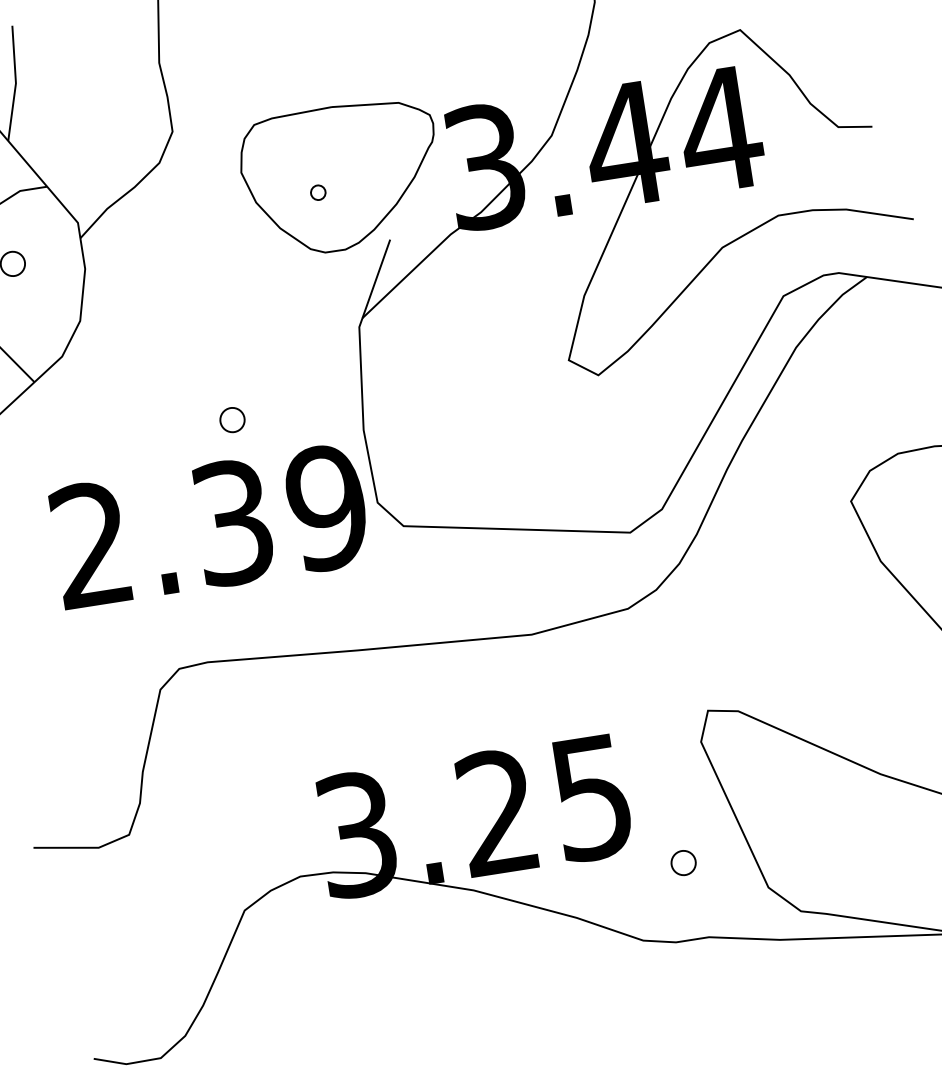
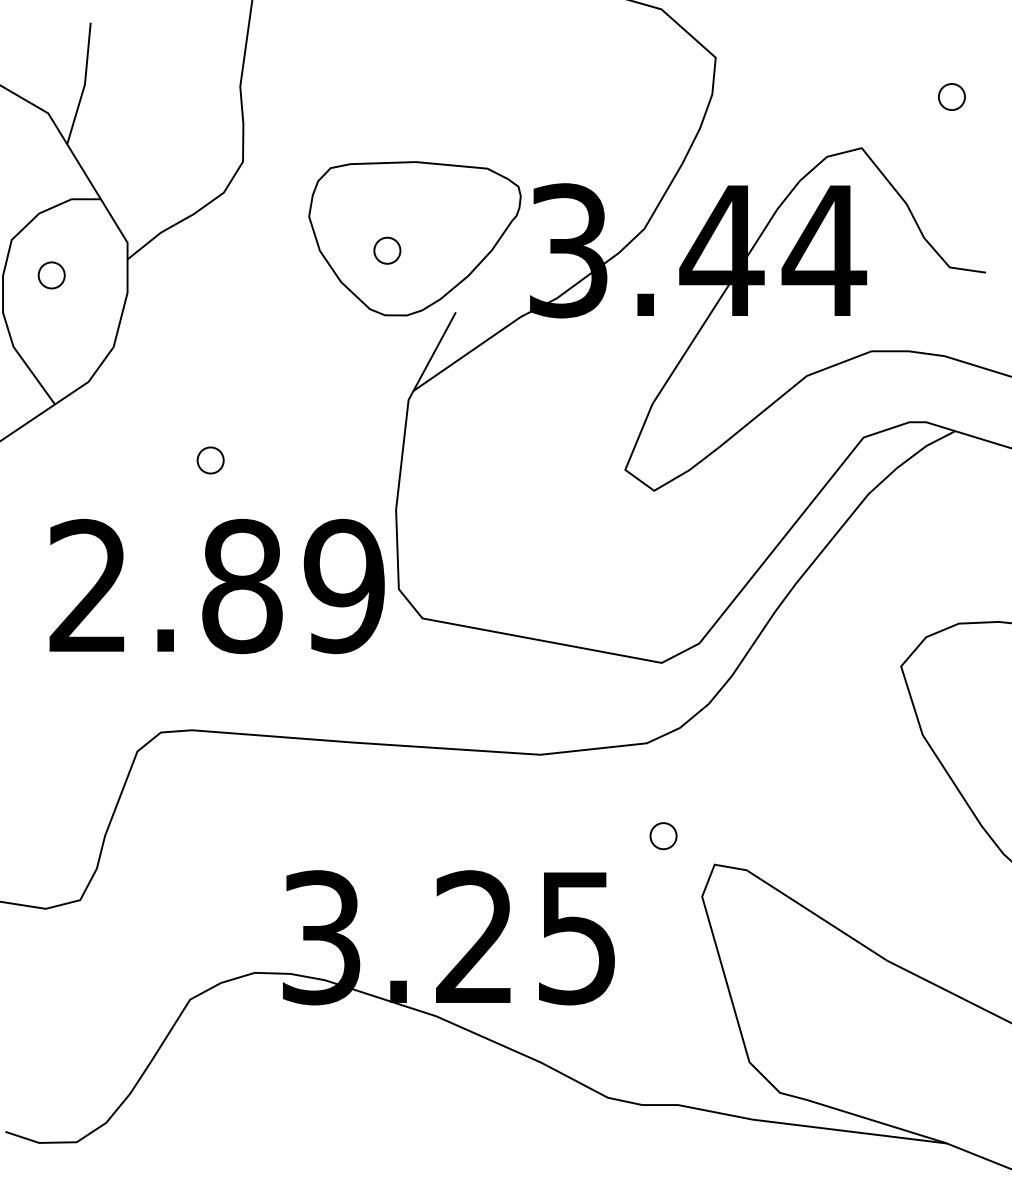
part: (318, 192) -> (387, 250), size x1.67
part: (232, 420) -> (210, 460), moved
text: (233, 522) -> (242, 586), 2.39 -> 2.89
part: (683, 863) -> (663, 836), moved

